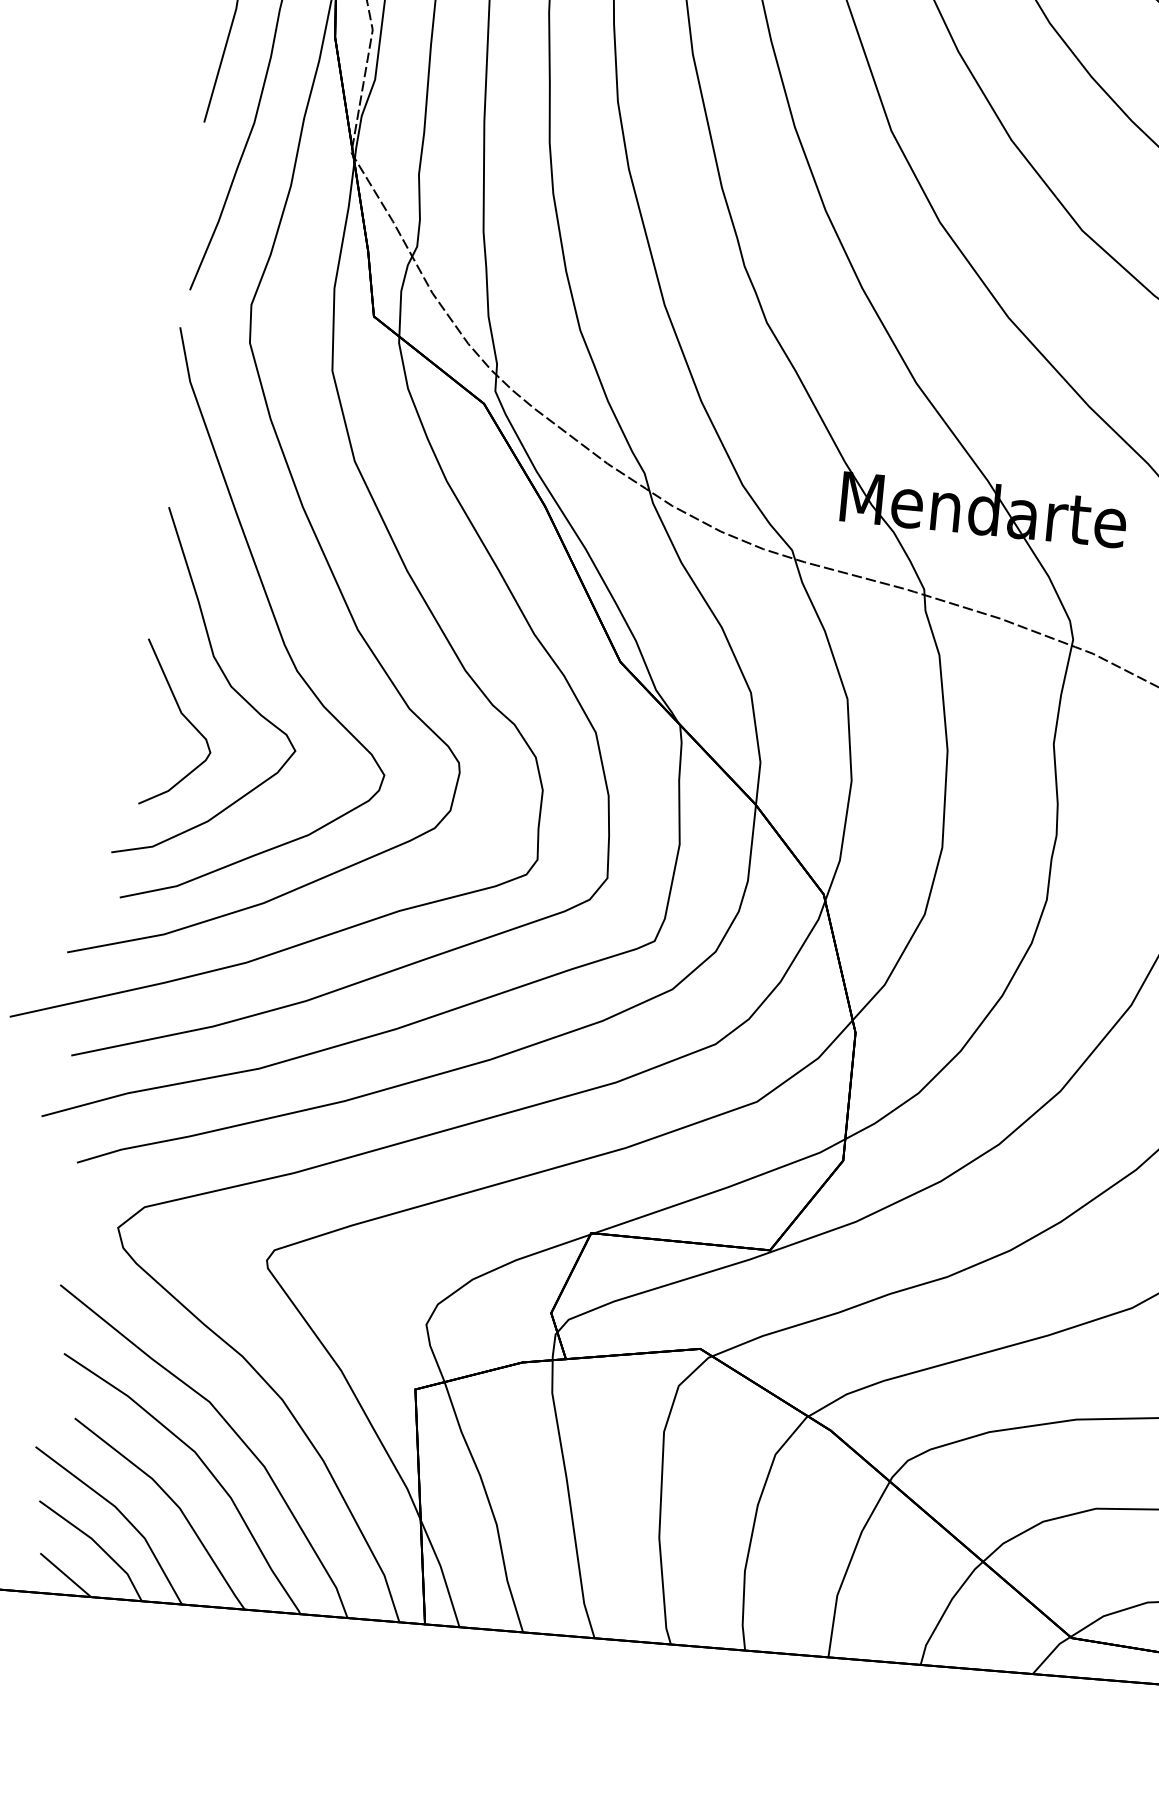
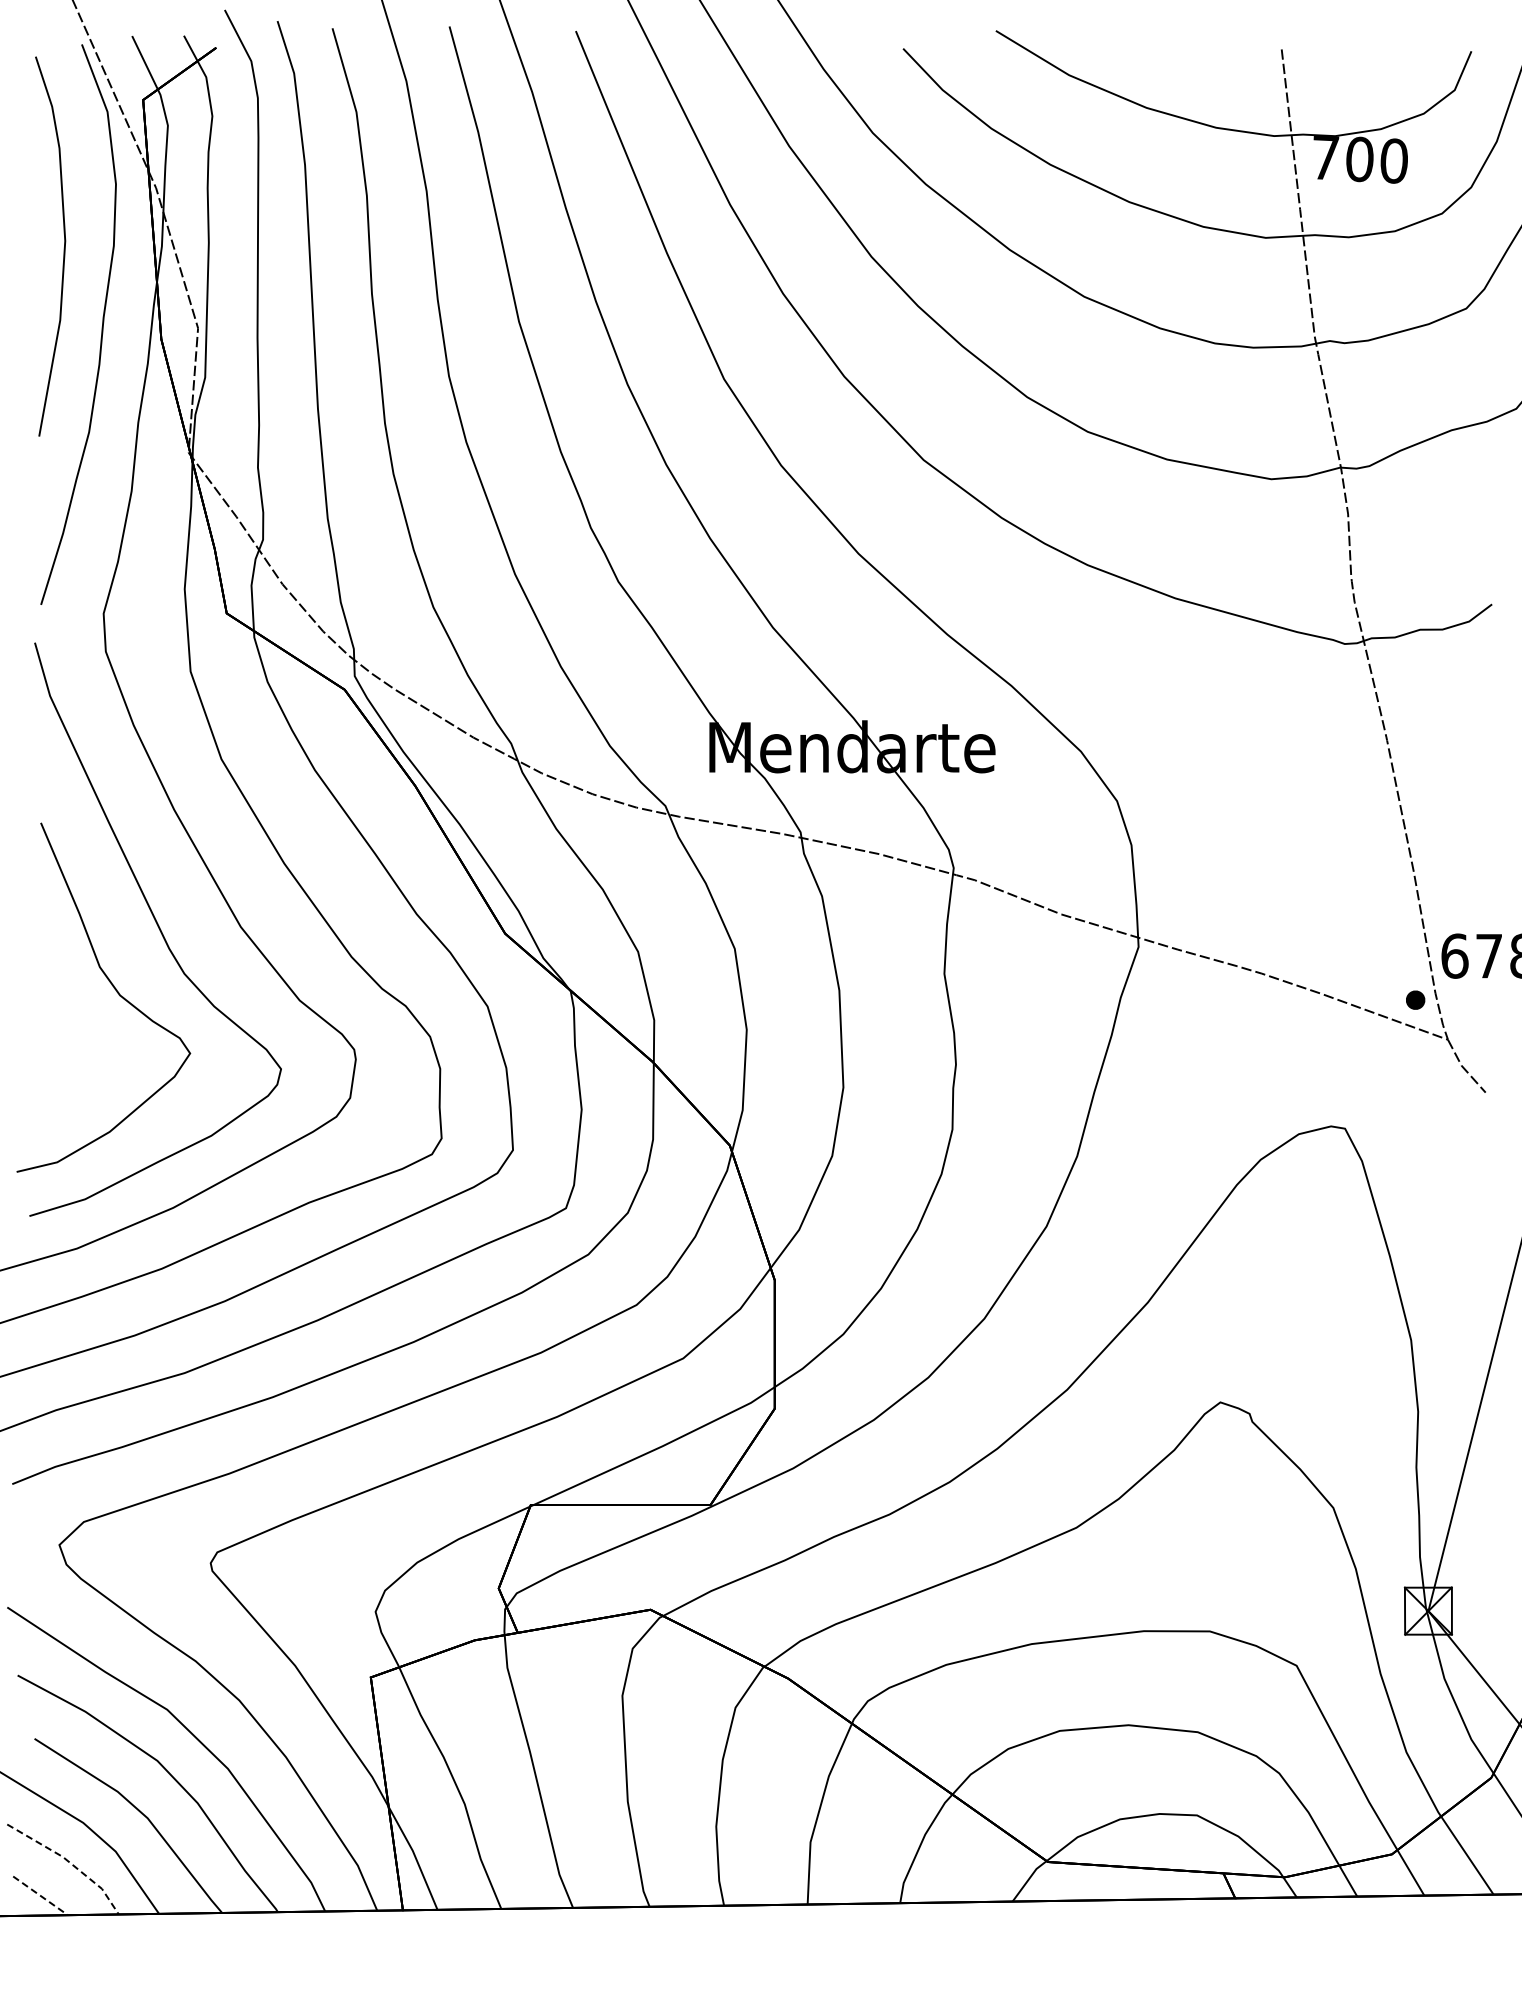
curve: (182, 716) -> (74, 1029), removed
line: (97, 1544) -> (69, 1862), solid -> dashed
line: (65, 1574) -> (40, 1895), solid -> dashed

